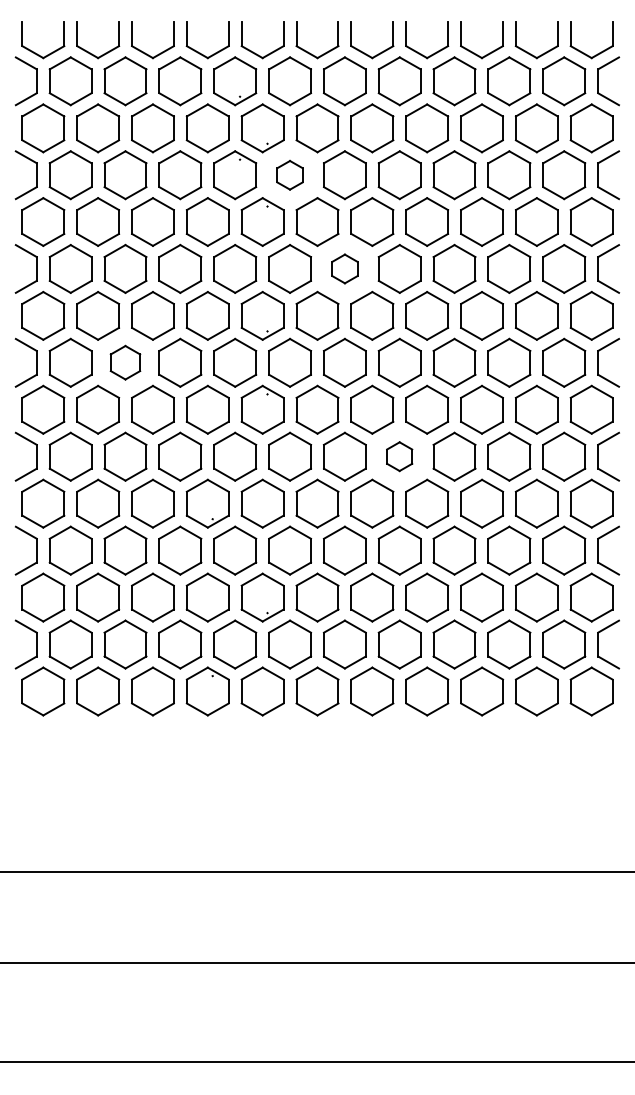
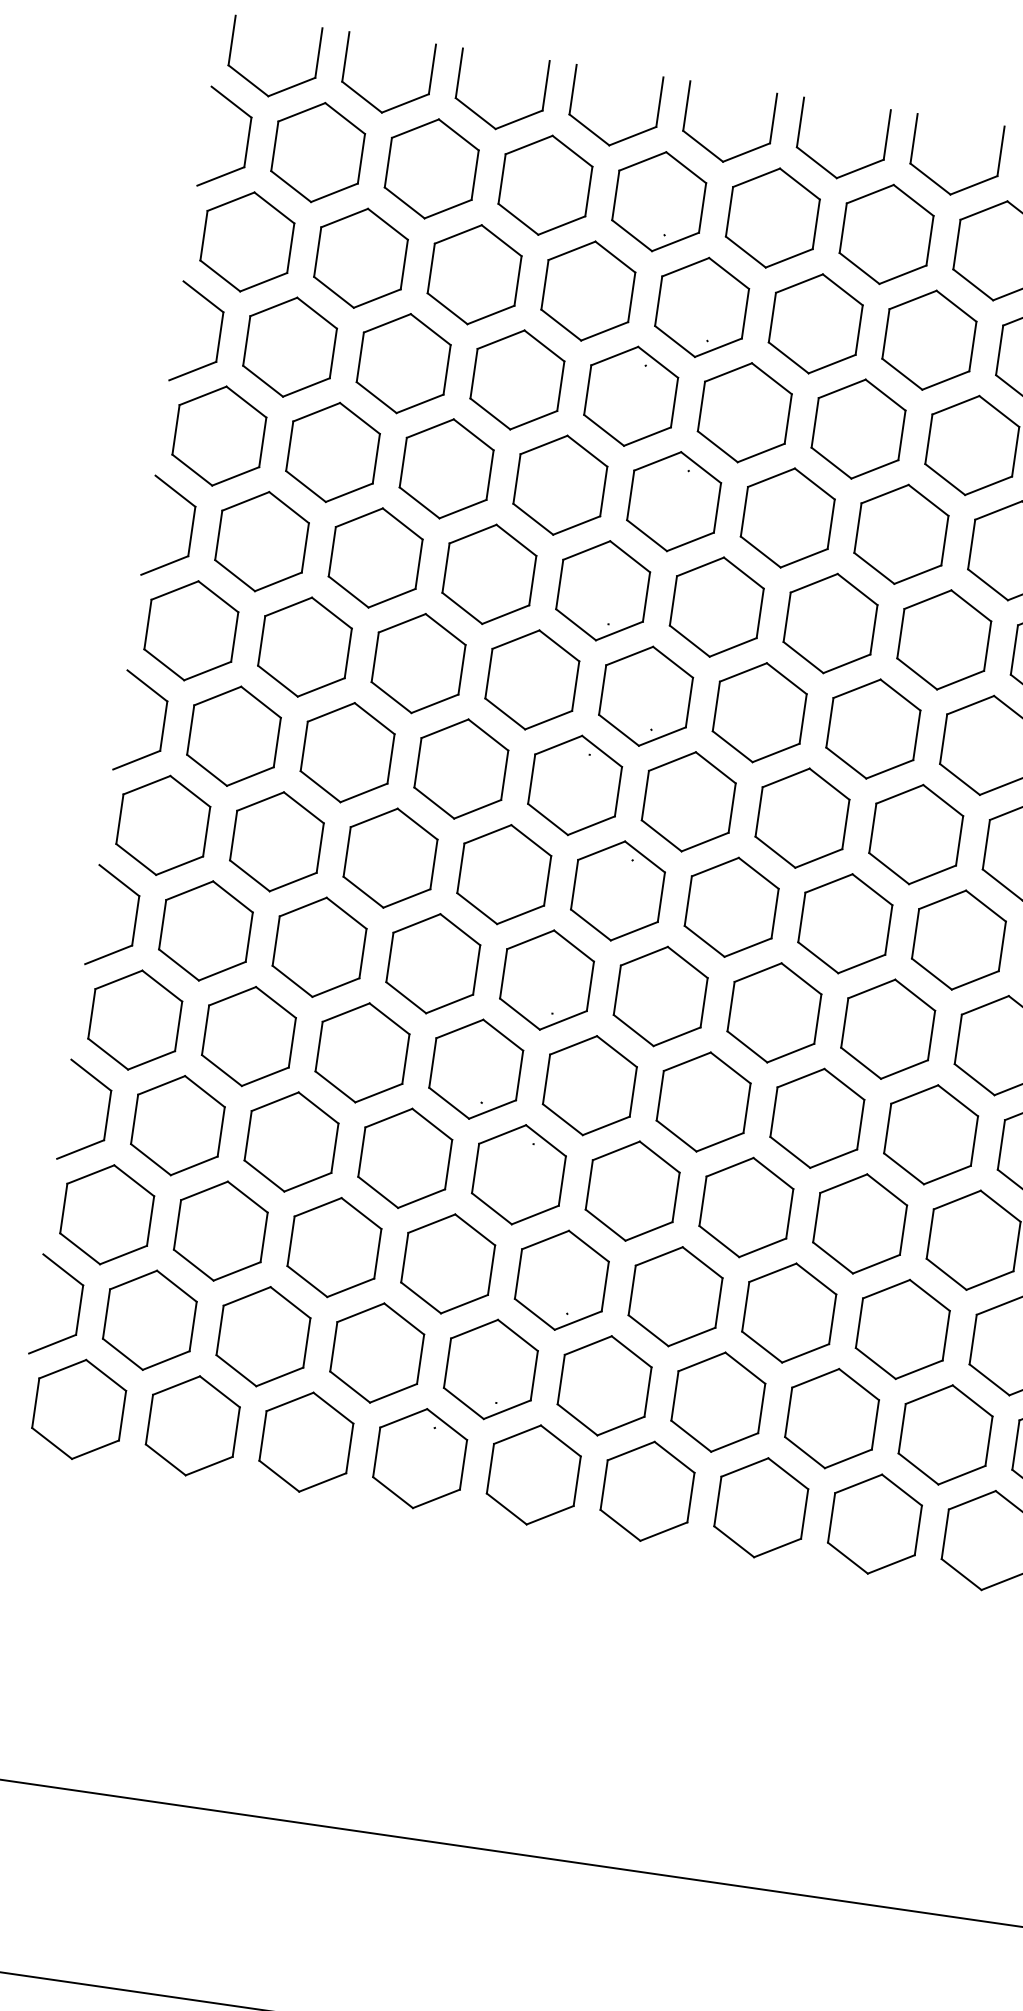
part: (289, 175) -> (743, 413), size x1.67
part: (344, 268) -> (829, 622), size x1.67
part: (125, 362) -> (347, 751), size x1.43
part: (399, 456) -> (887, 1028), size x1.67

